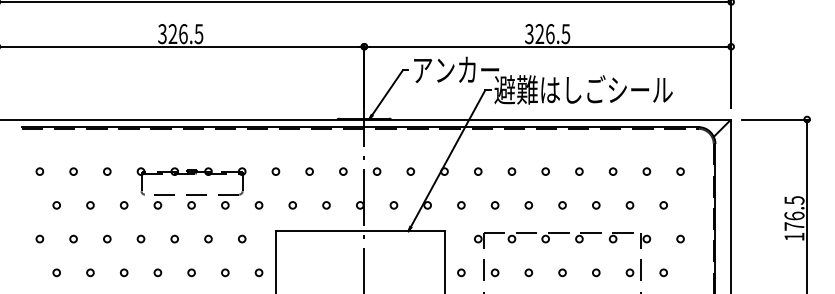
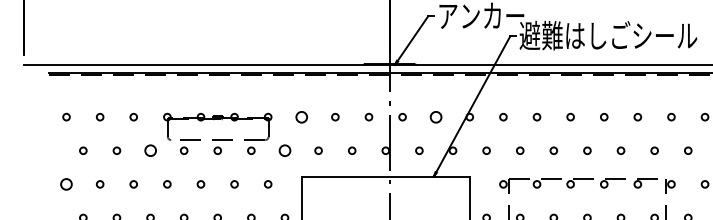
circle: (275, 171) -> (301, 117), size x1.6
circle: (410, 171) -> (435, 117), size x1.6
circle: (123, 205) -> (149, 150), size x1.6
circle: (258, 205) -> (284, 150), size x1.6
circle: (39, 238) -> (66, 183), size x1.6

